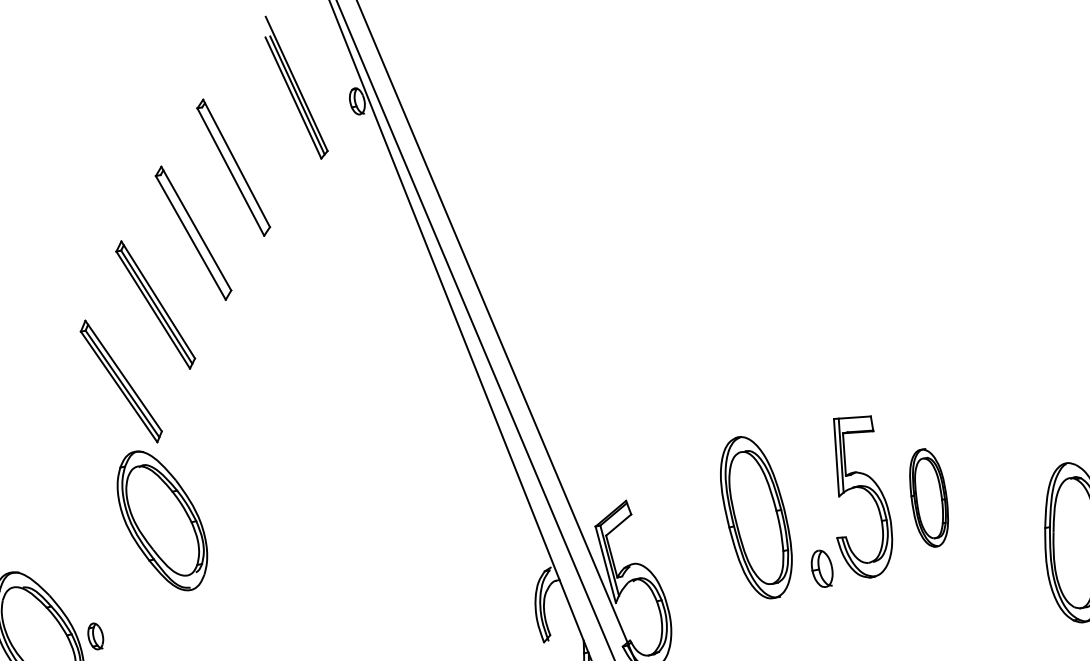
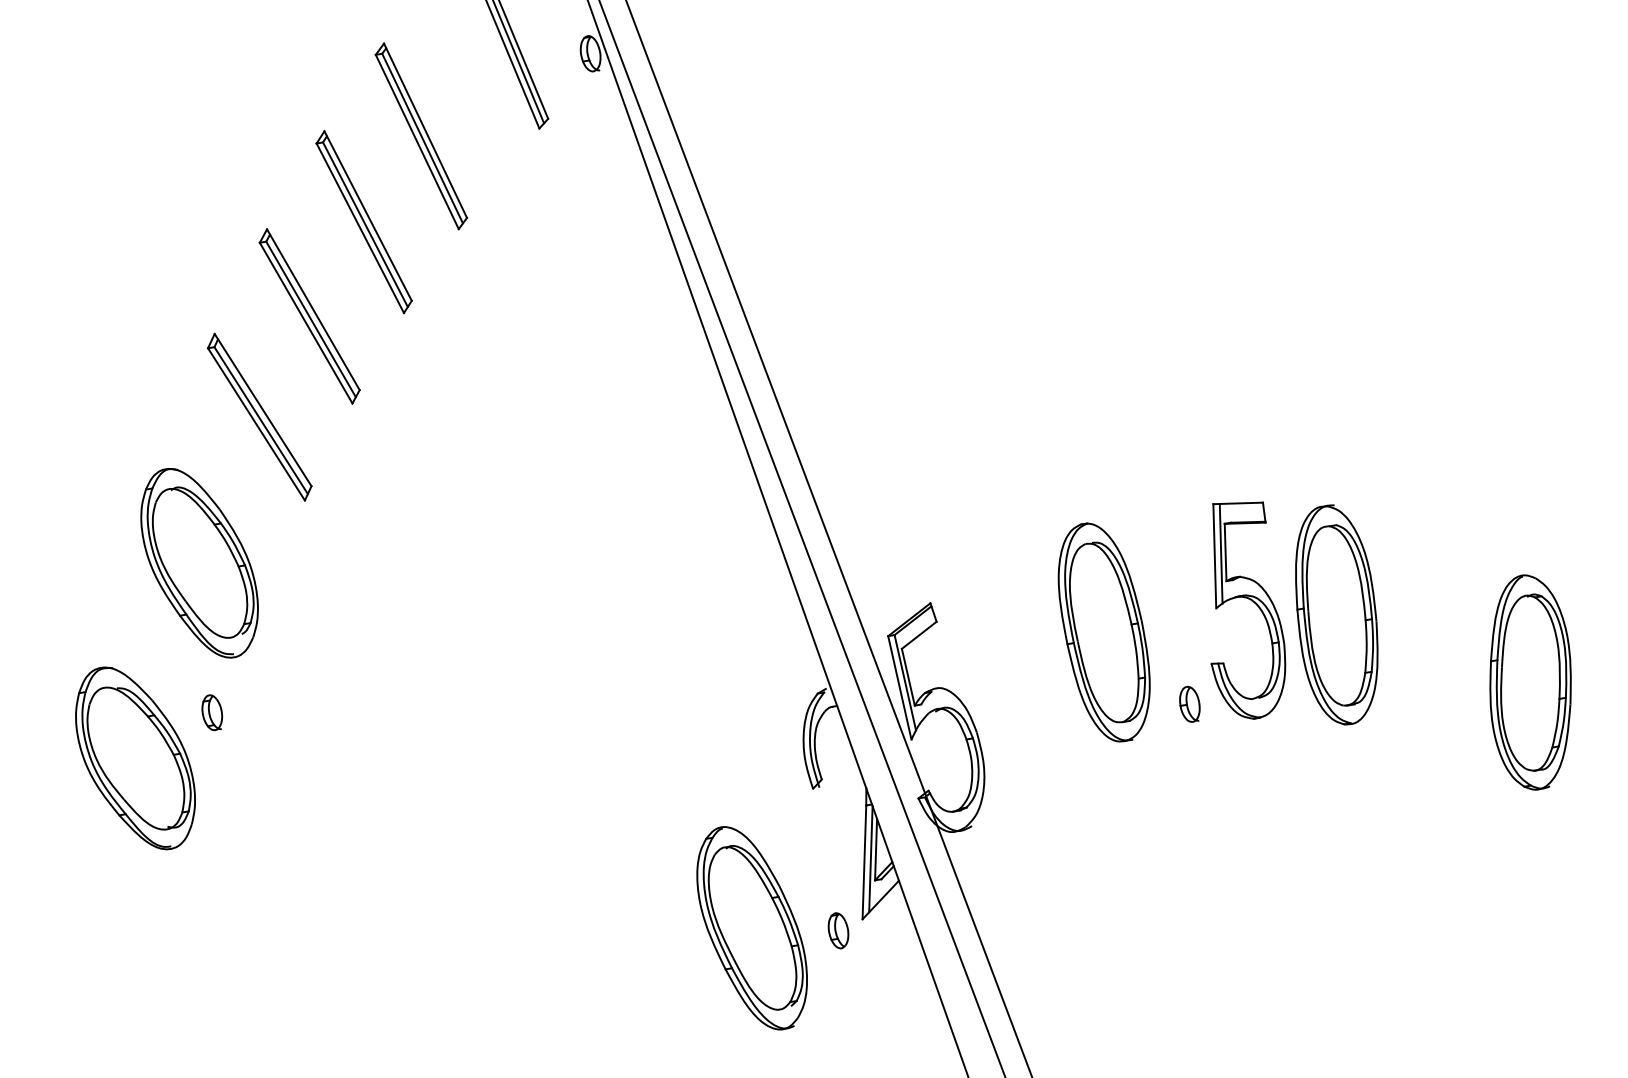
line: (234, 169) -> (422, 138), added
line: (194, 234) -> (365, 224), added
part: (928, 497) -> (1336, 614), size x1.67
part: (162, 521) -> (199, 563), moved
part: (821, 568) -> (1189, 703), size x0.71
part: (95, 636) -> (212, 712), moved

